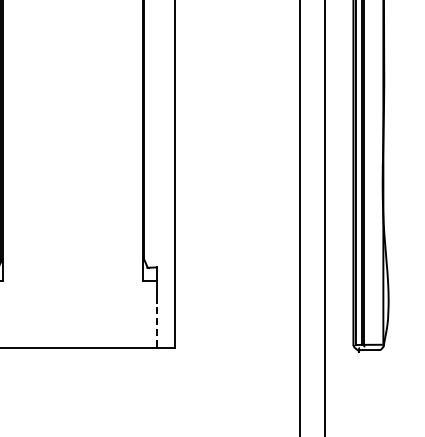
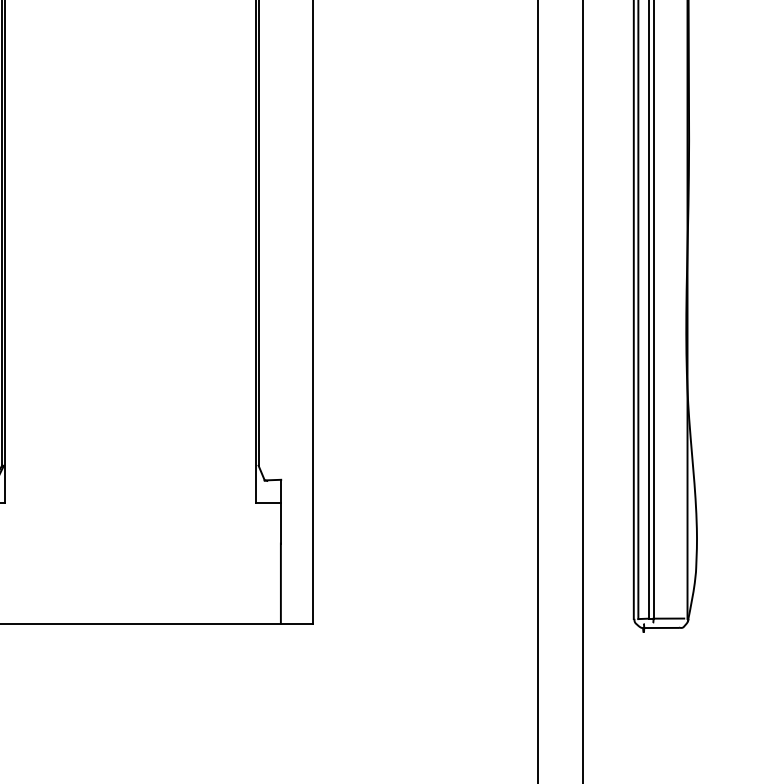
line: (156, 324) -> (280, 582), dashed -> solid

